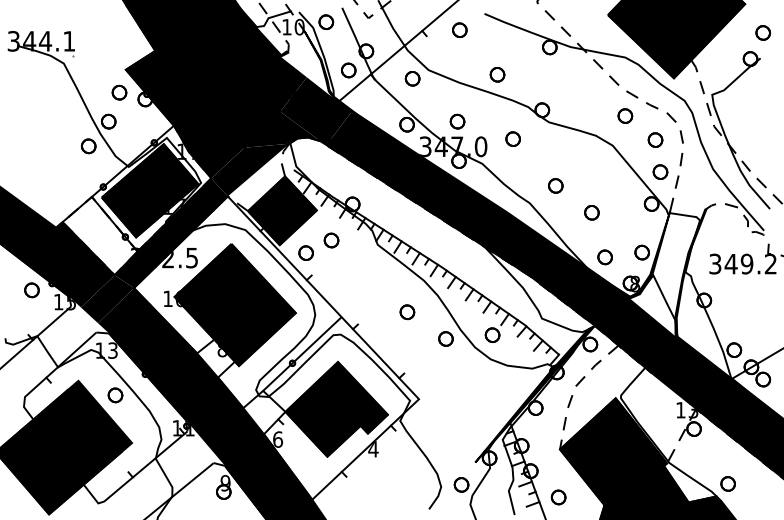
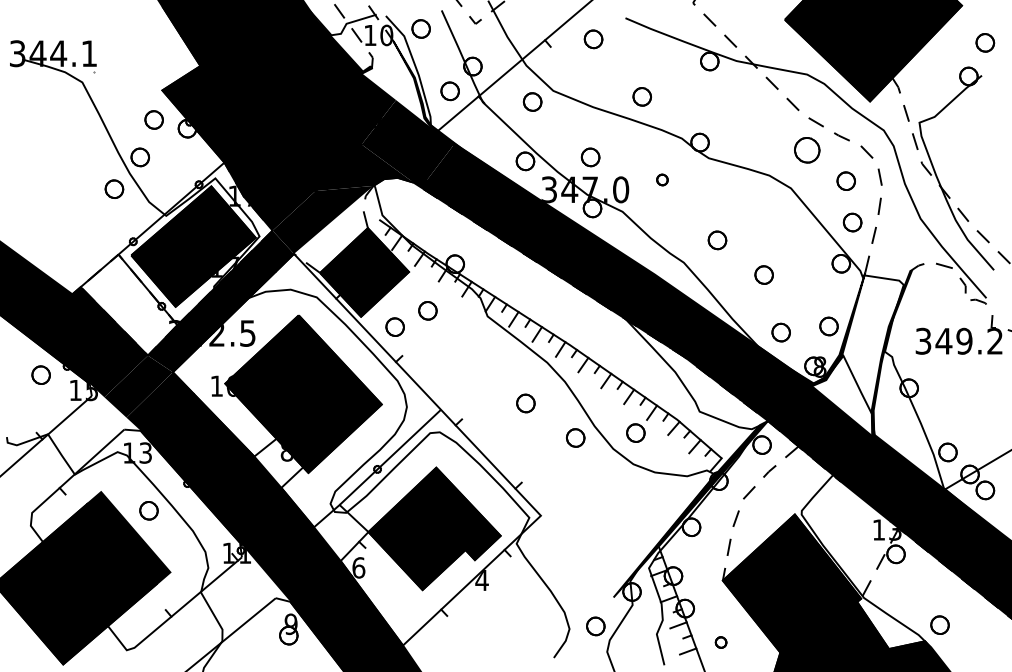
part: (625, 115) -> (807, 149), size x1.4
part: (513, 138) -> (662, 179), size x0.6
part: (558, 497) -> (720, 642), size x0.6

